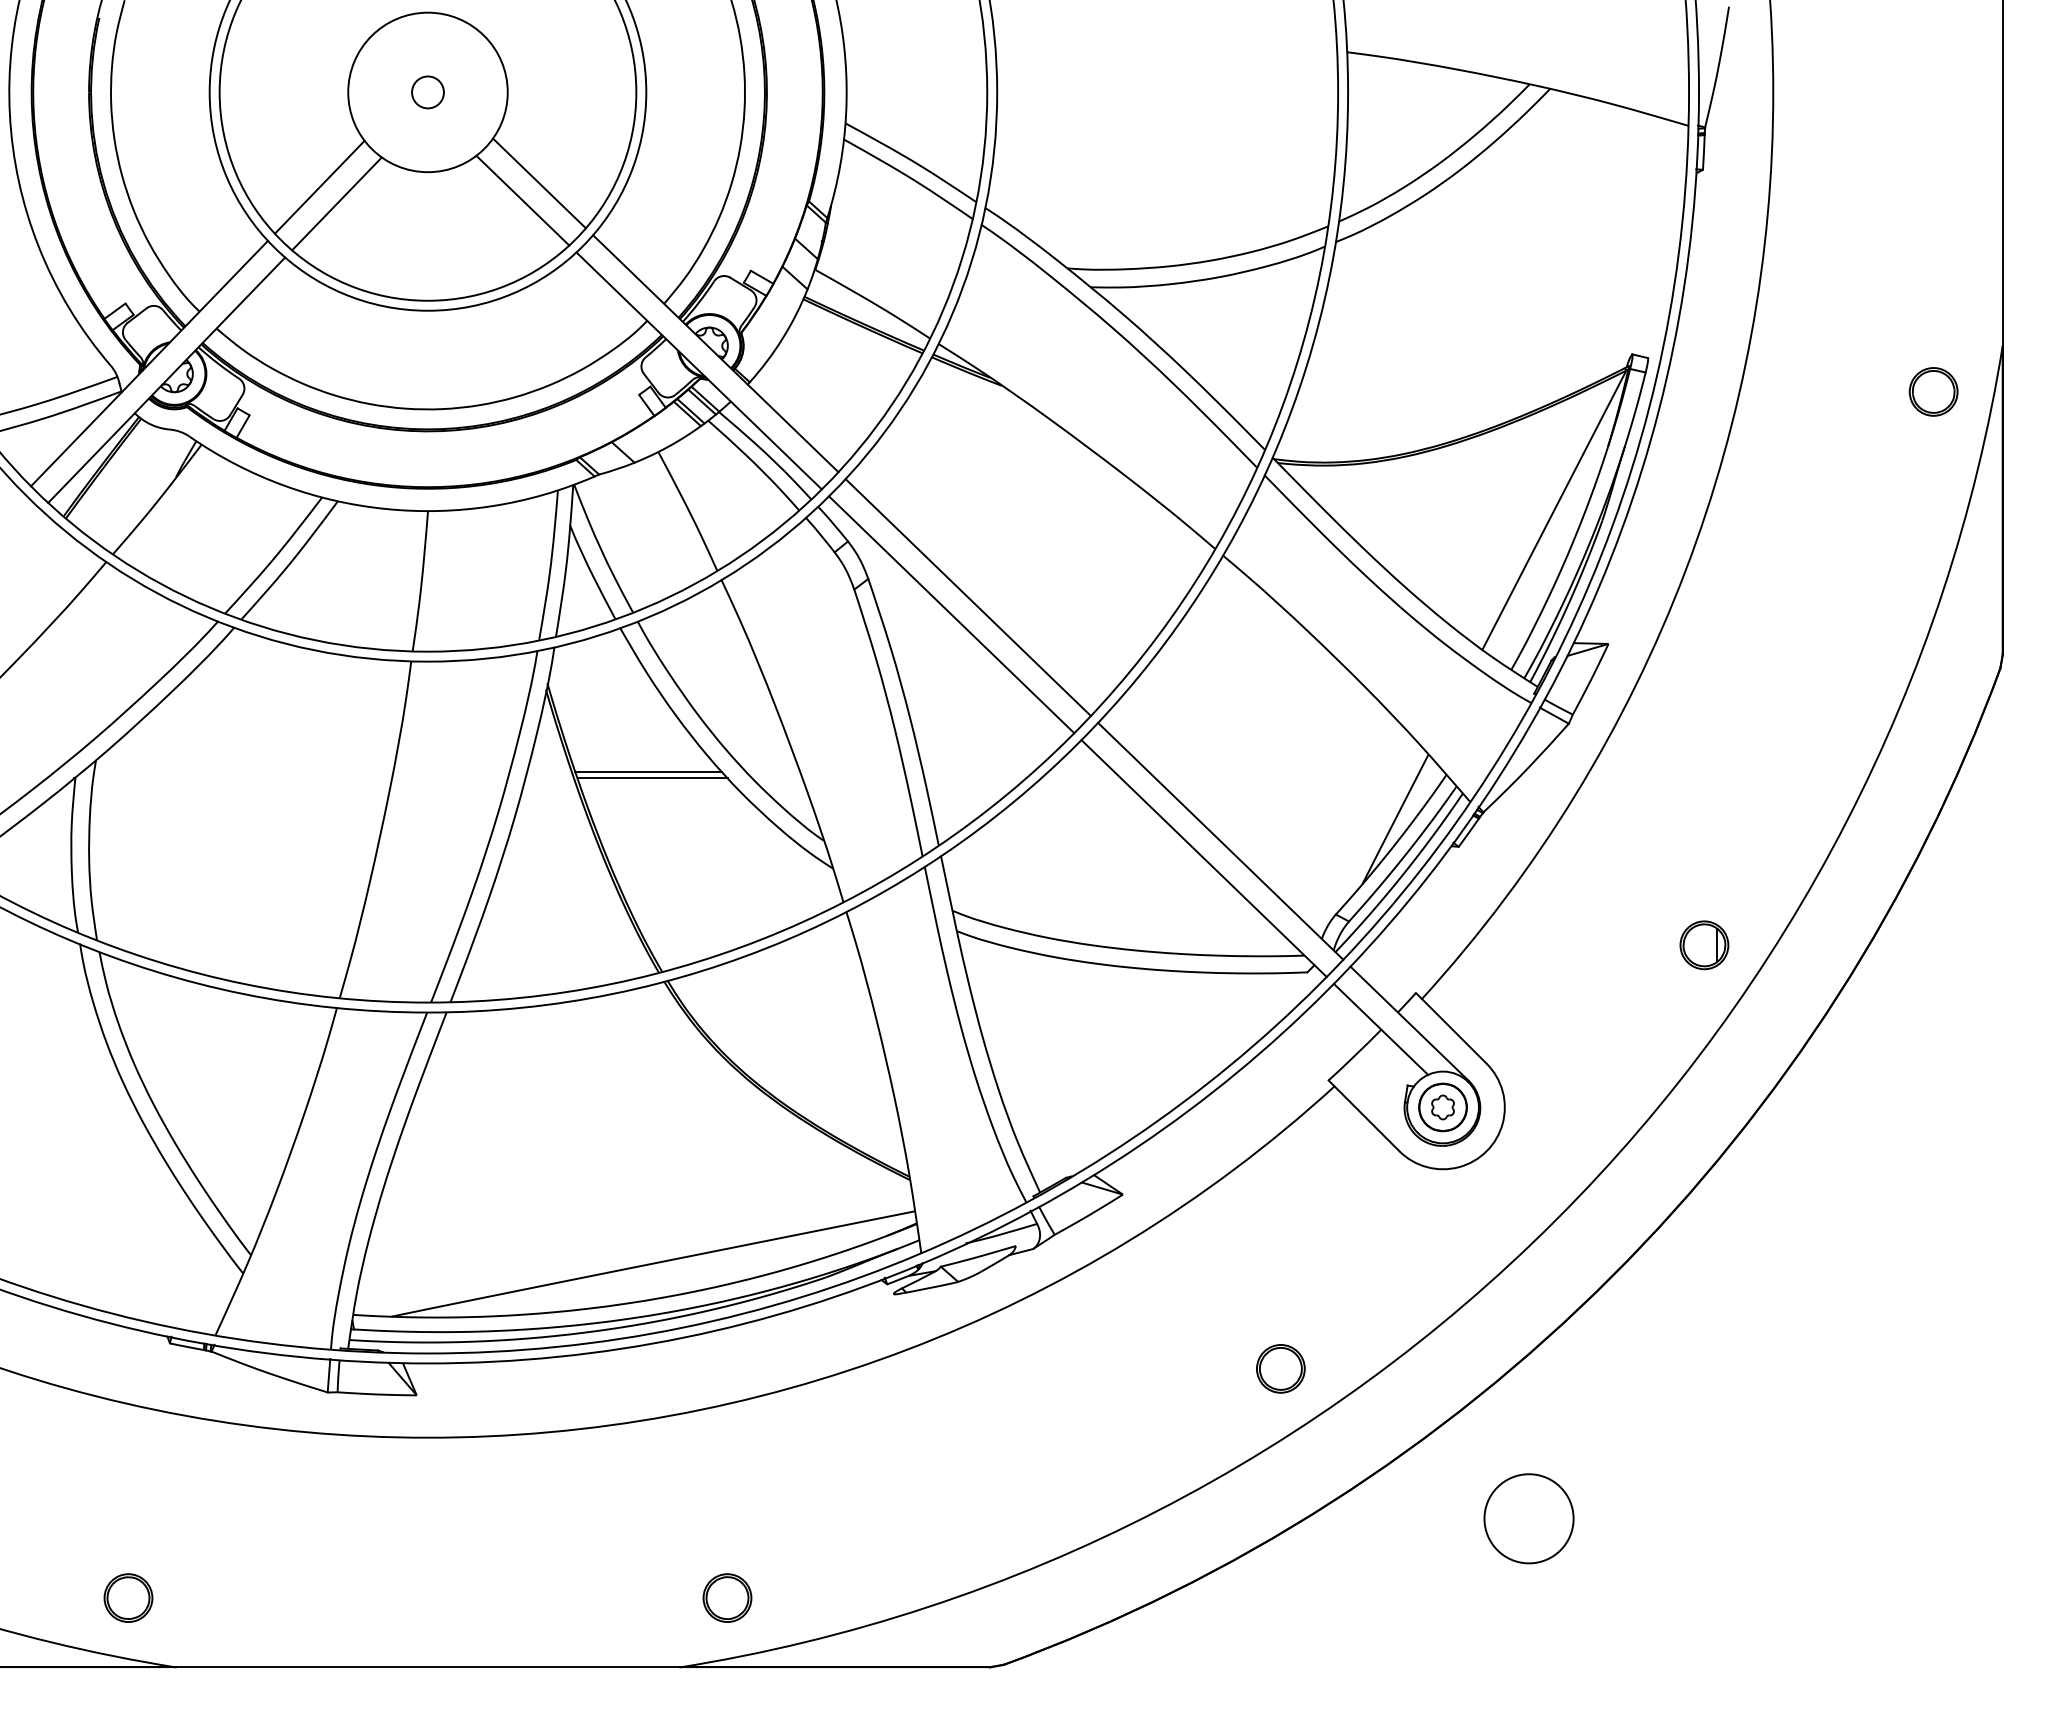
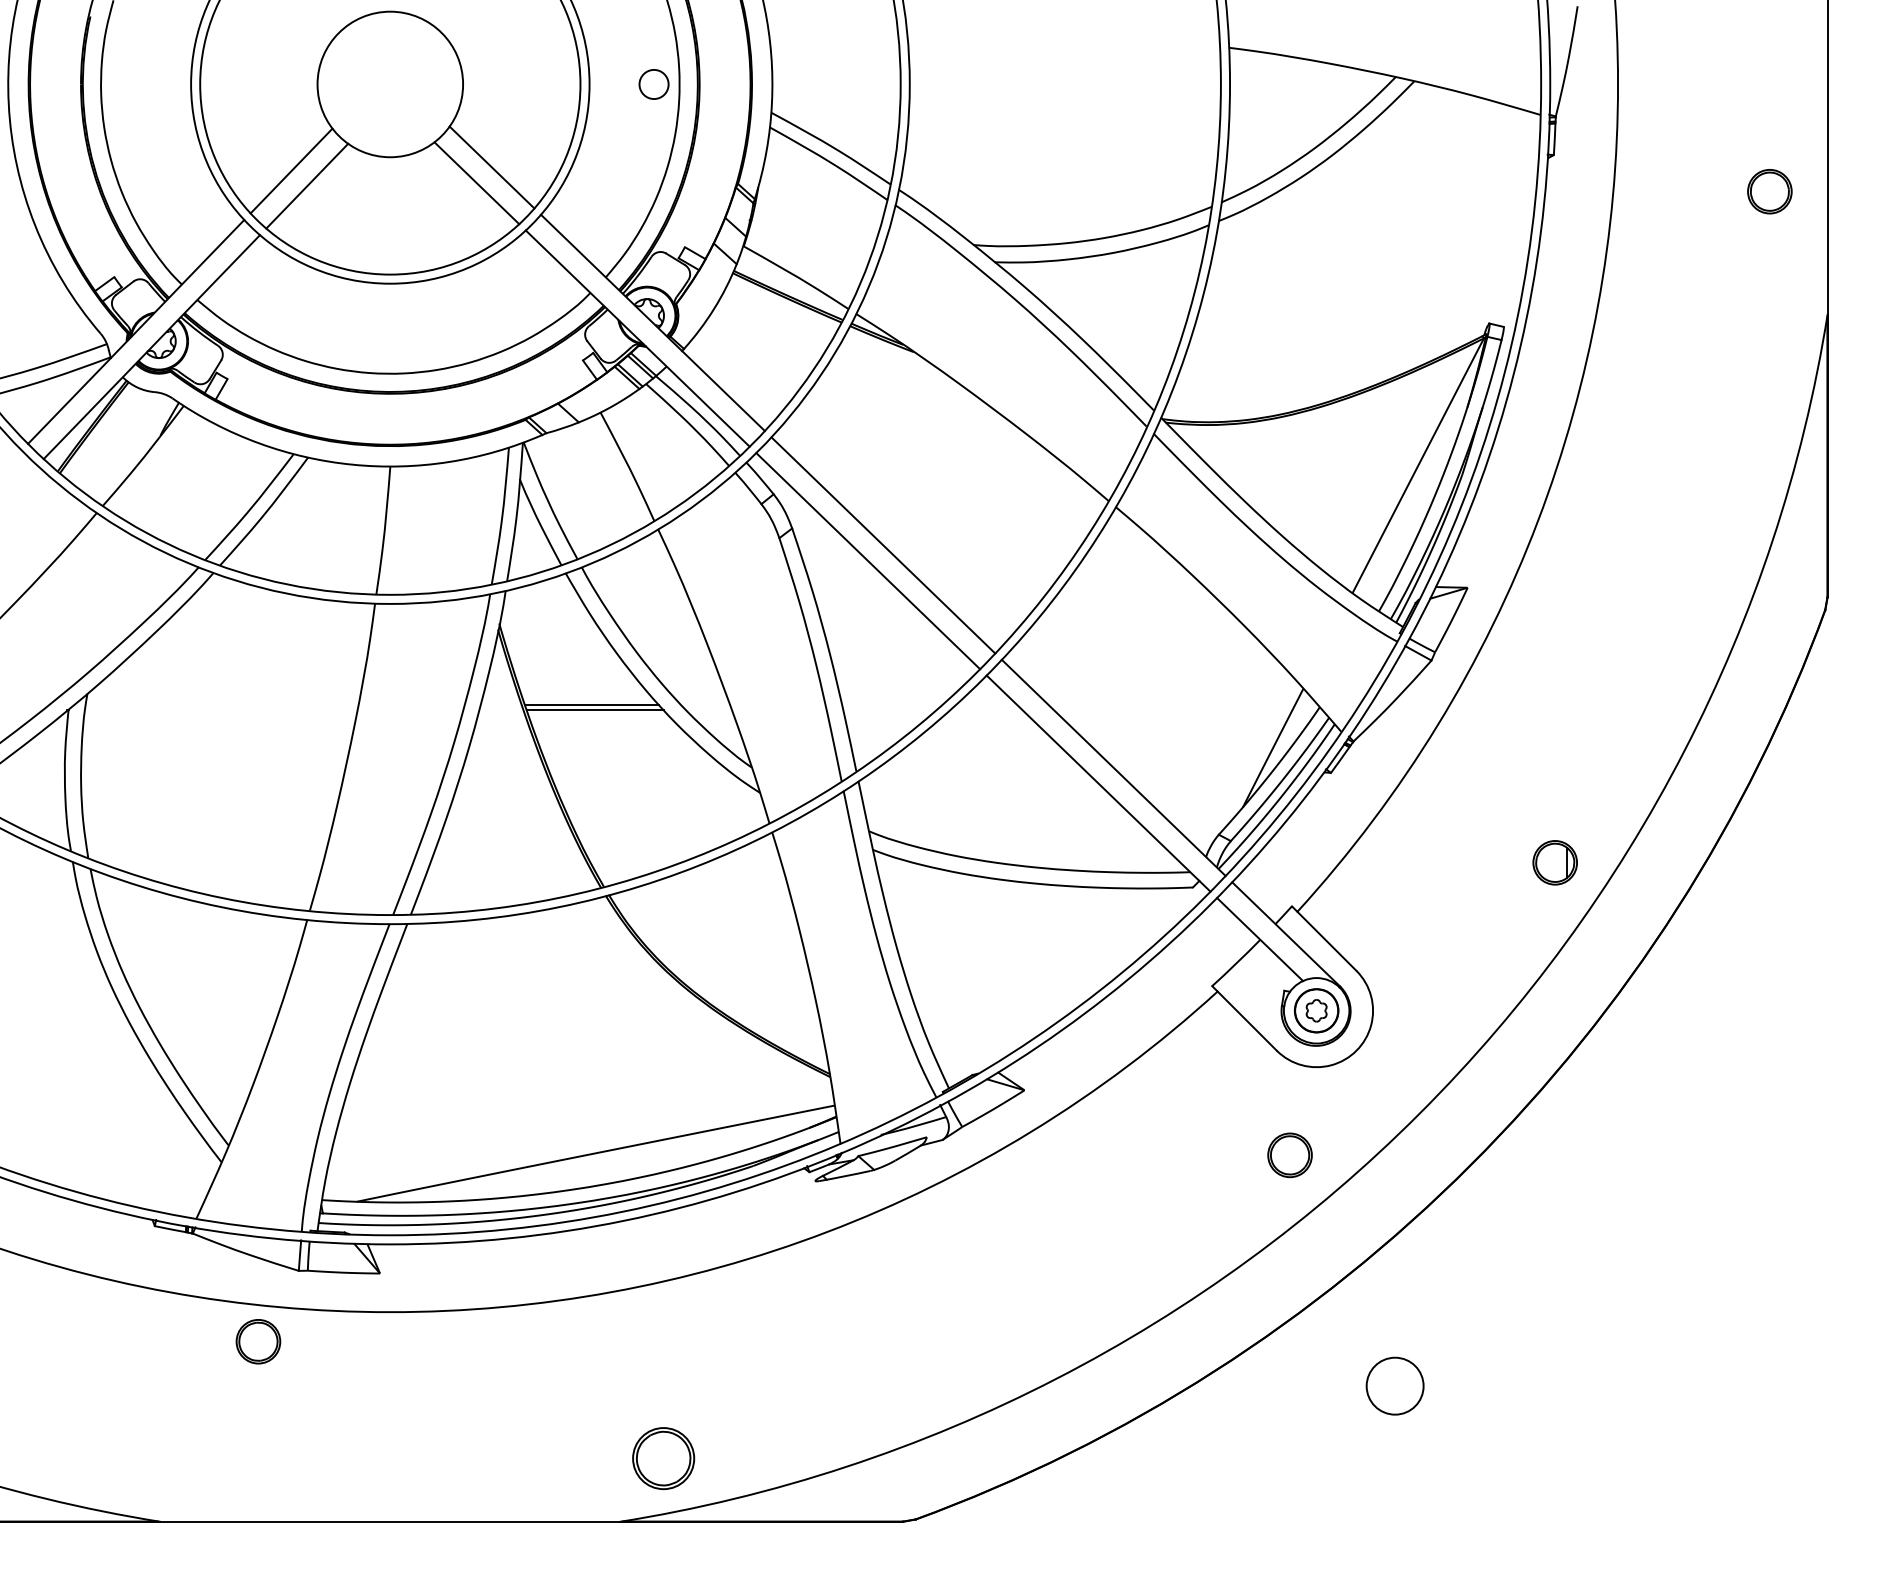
circle: (427, 92) -> (653, 84), moved
part: (1933, 391) -> (1769, 191), moved
part: (1280, 1368) -> (1289, 1155), moved
circle: (1528, 1518) -> (1394, 1385), size x0.7
part: (128, 1597) -> (258, 1341), moved
part: (727, 1597) -> (663, 1457), size x1.4

